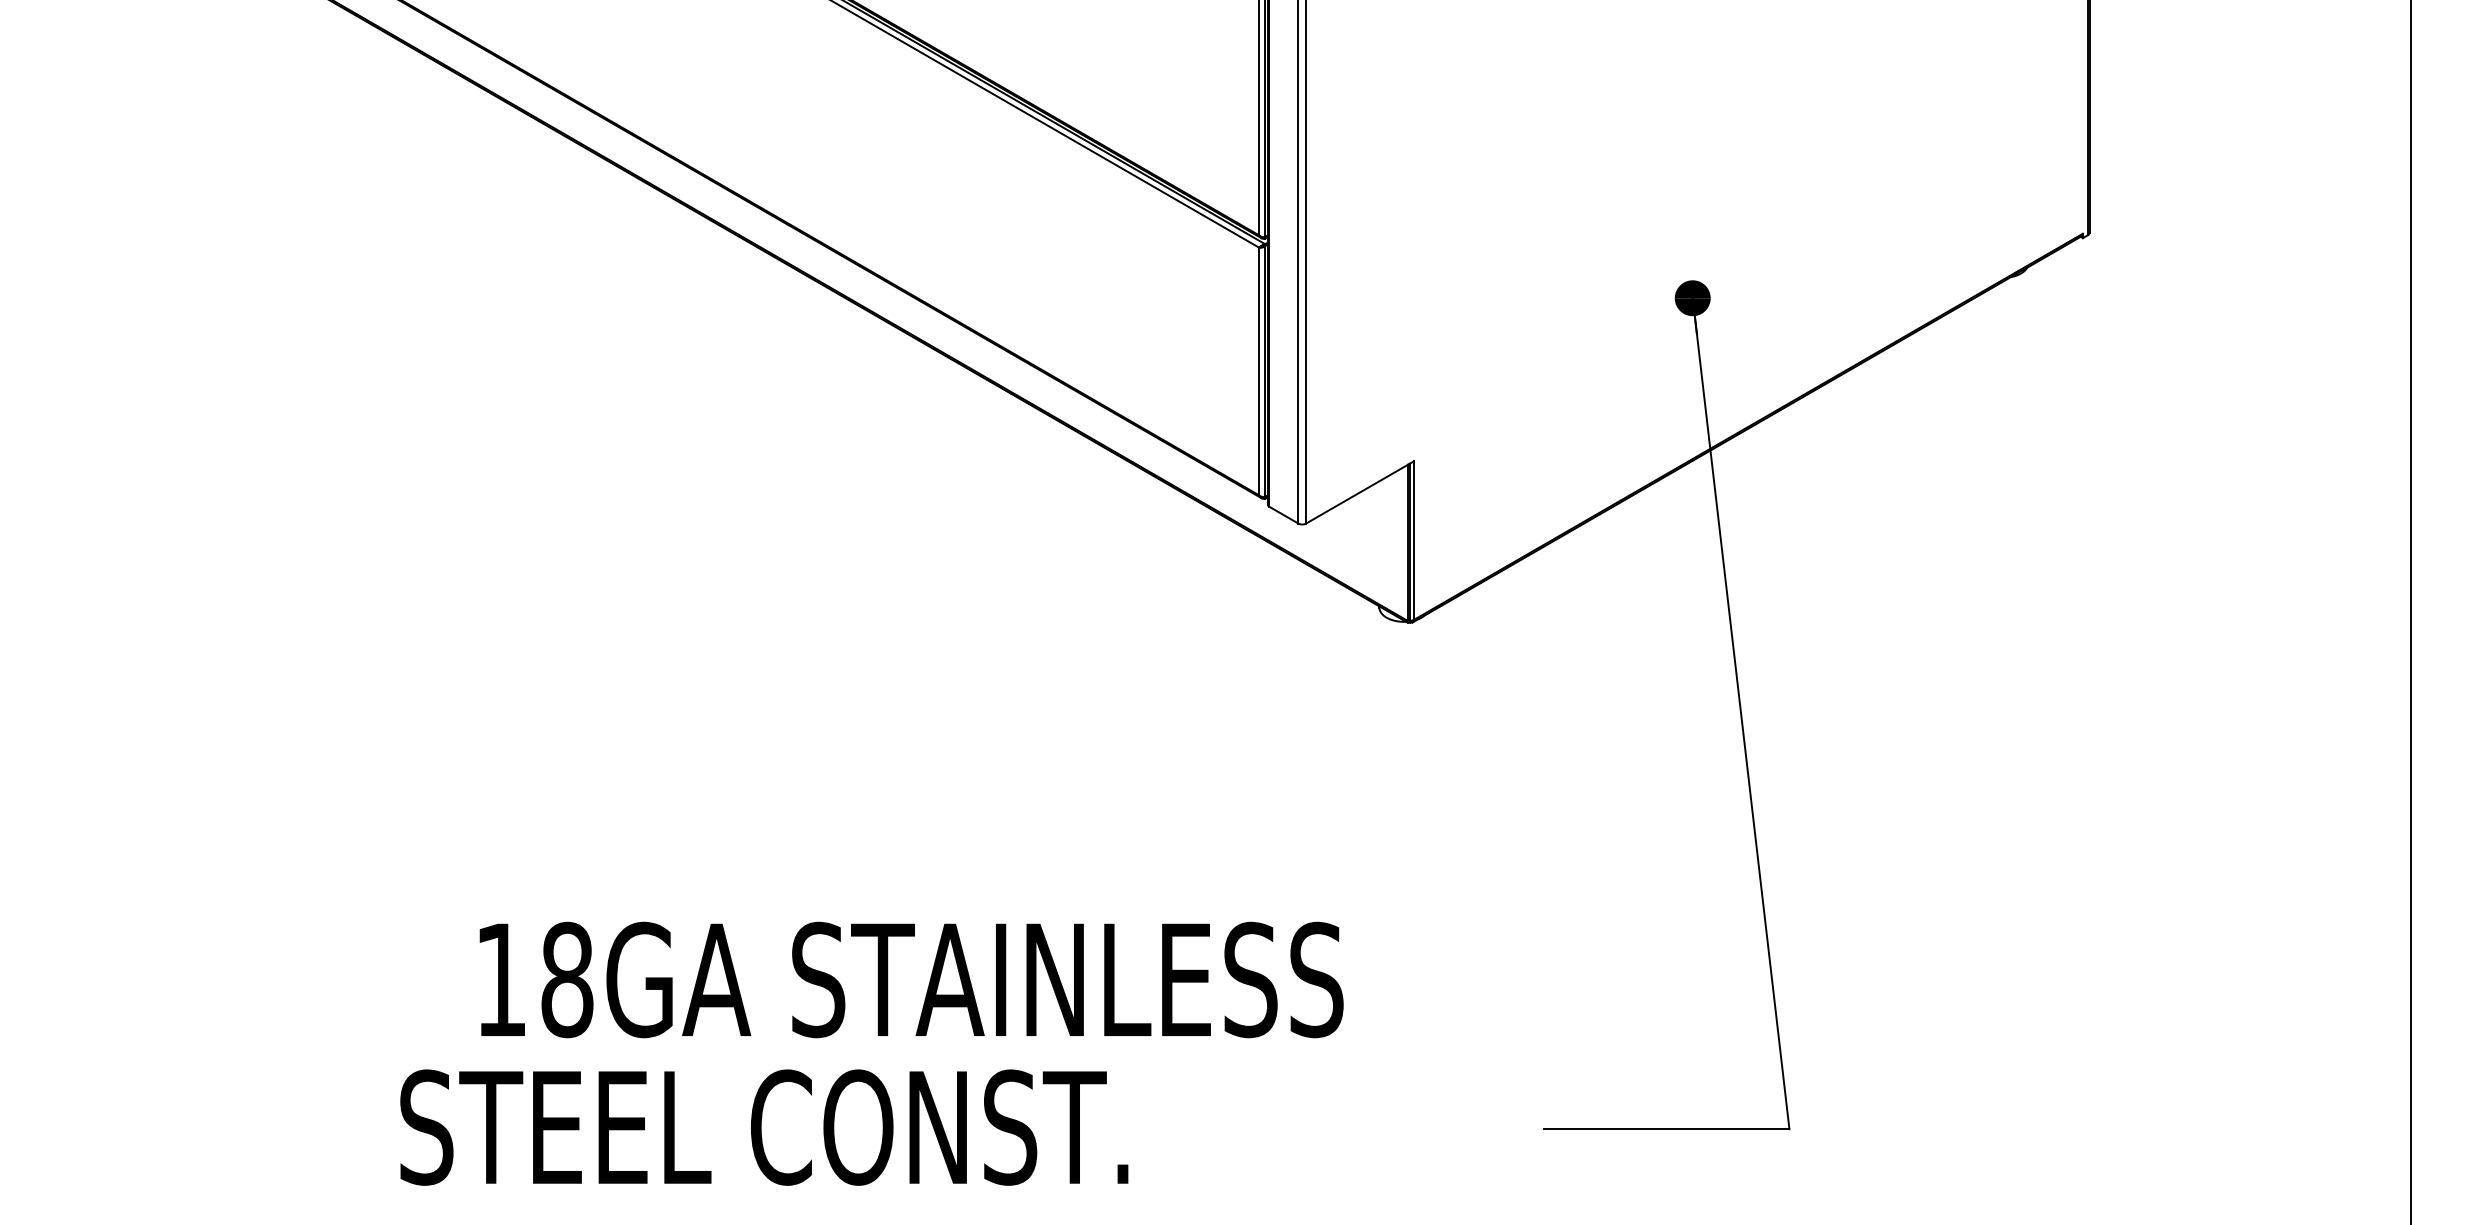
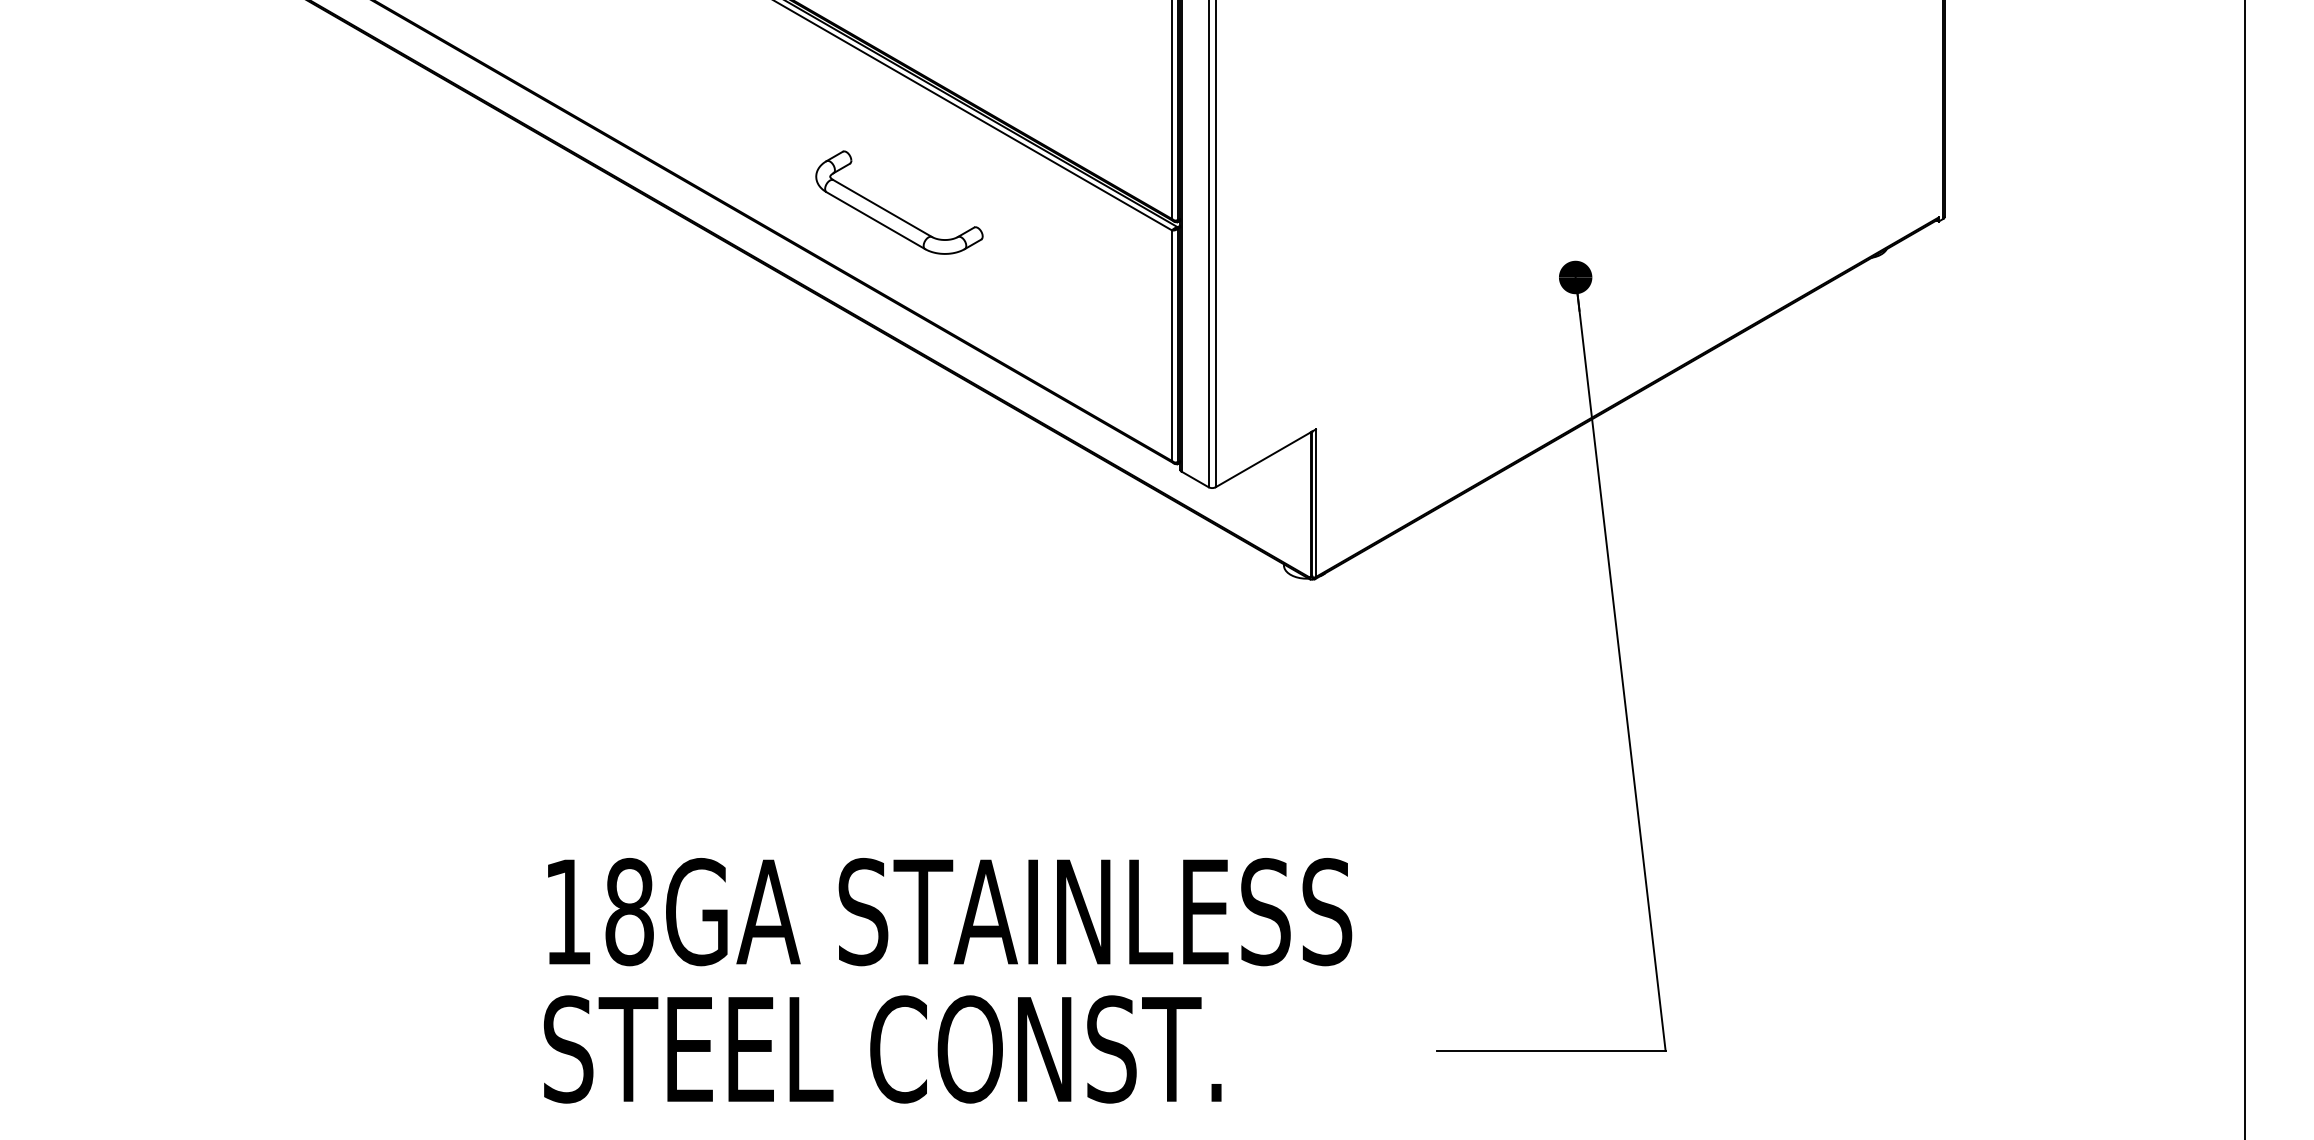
part: (959, 229) -> (893, 213), added
text: (911, 979) -> (949, 911), moved
text: (764, 1127) -> (882, 1049), moved

